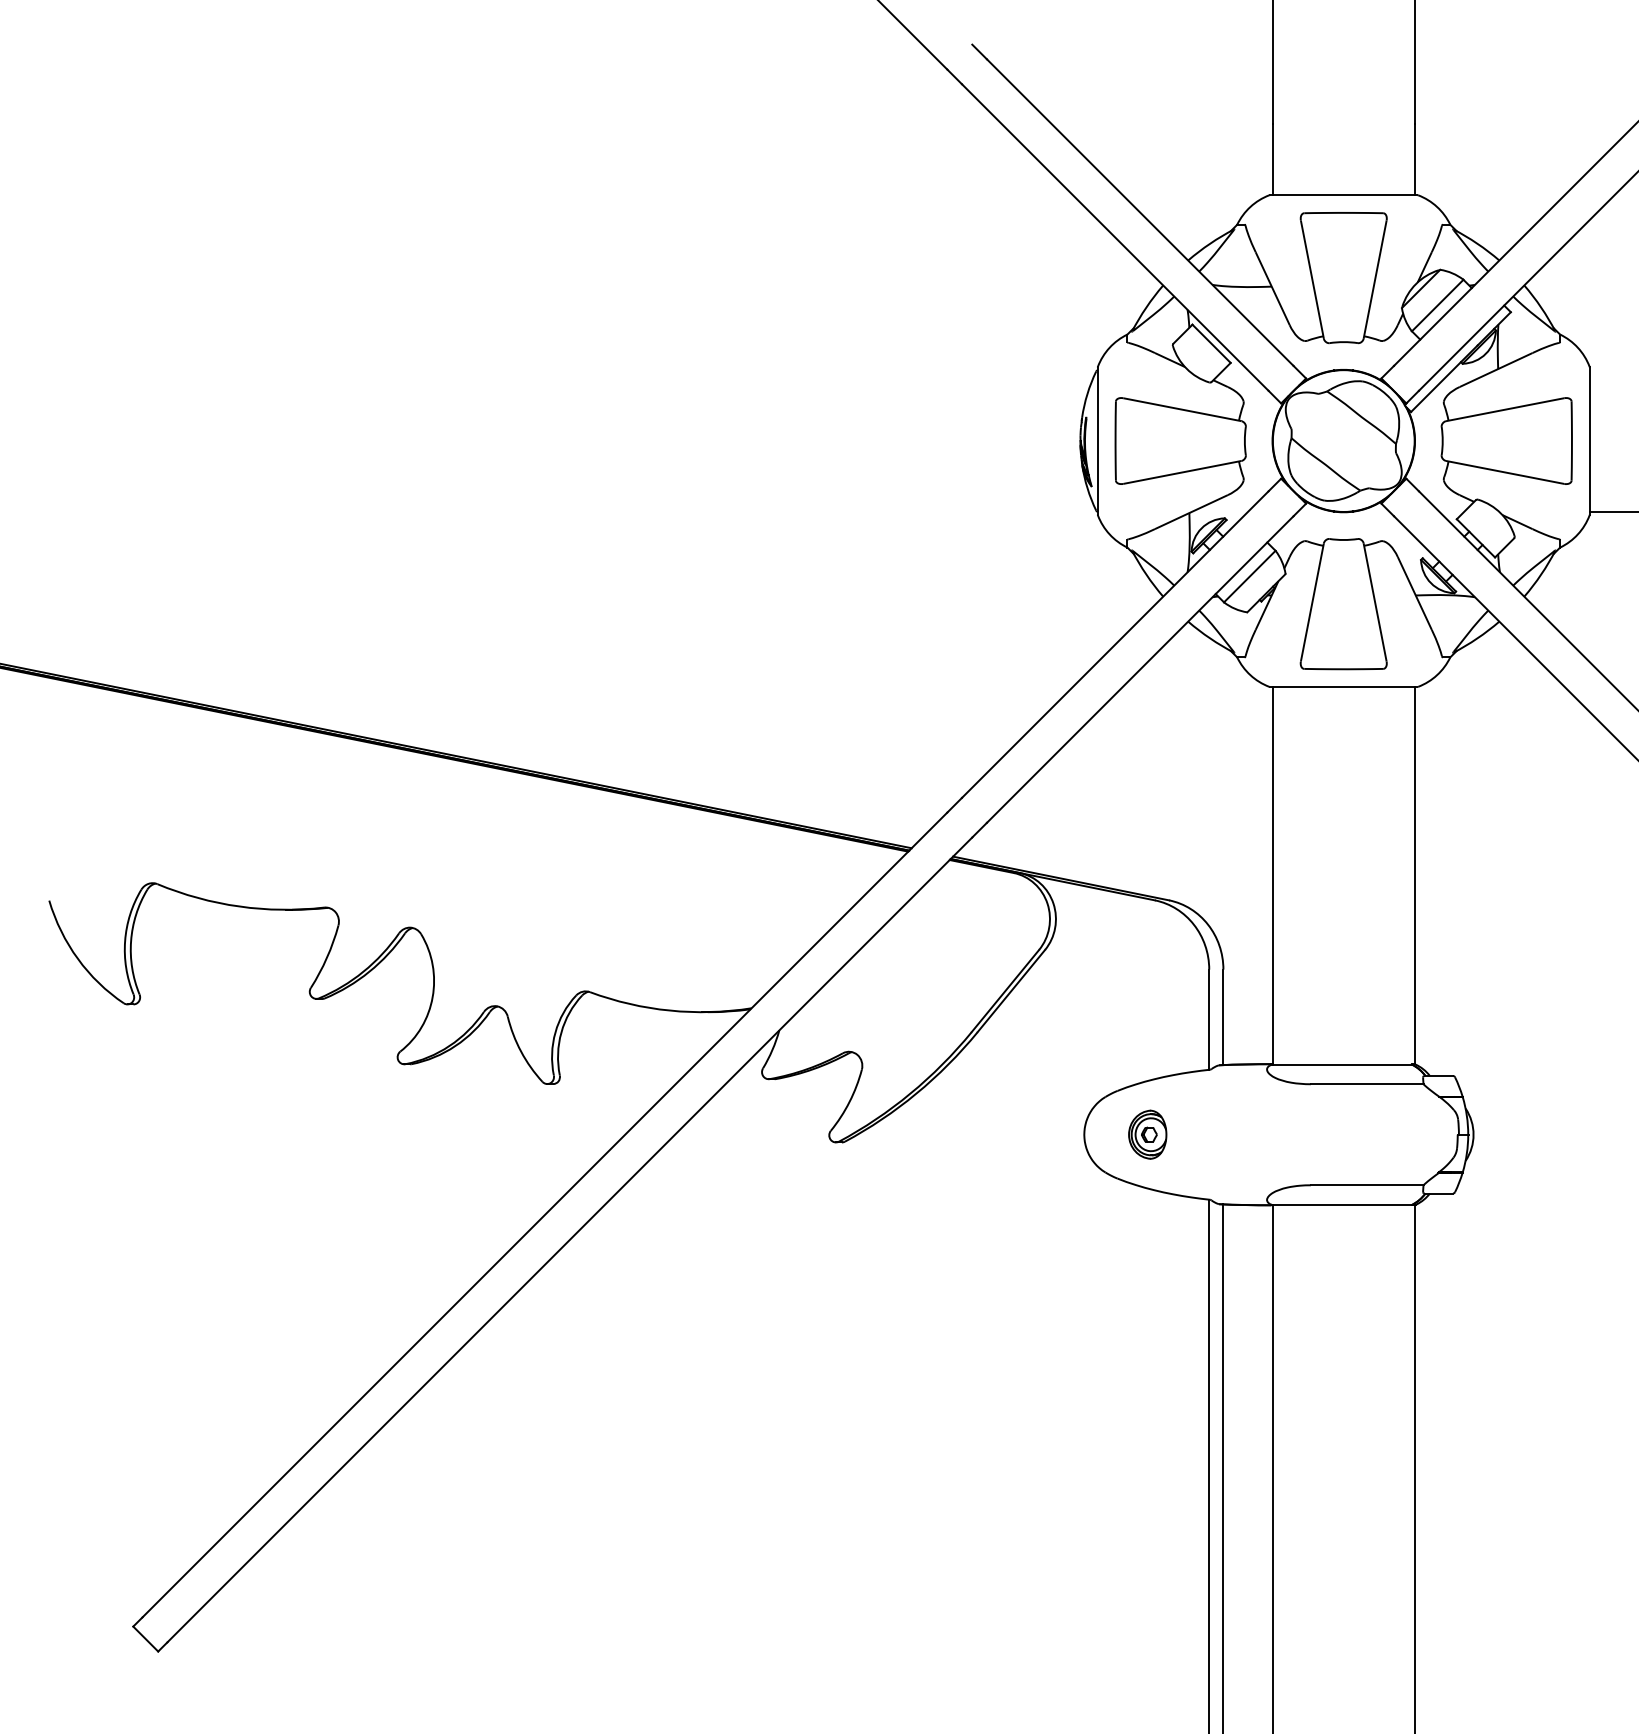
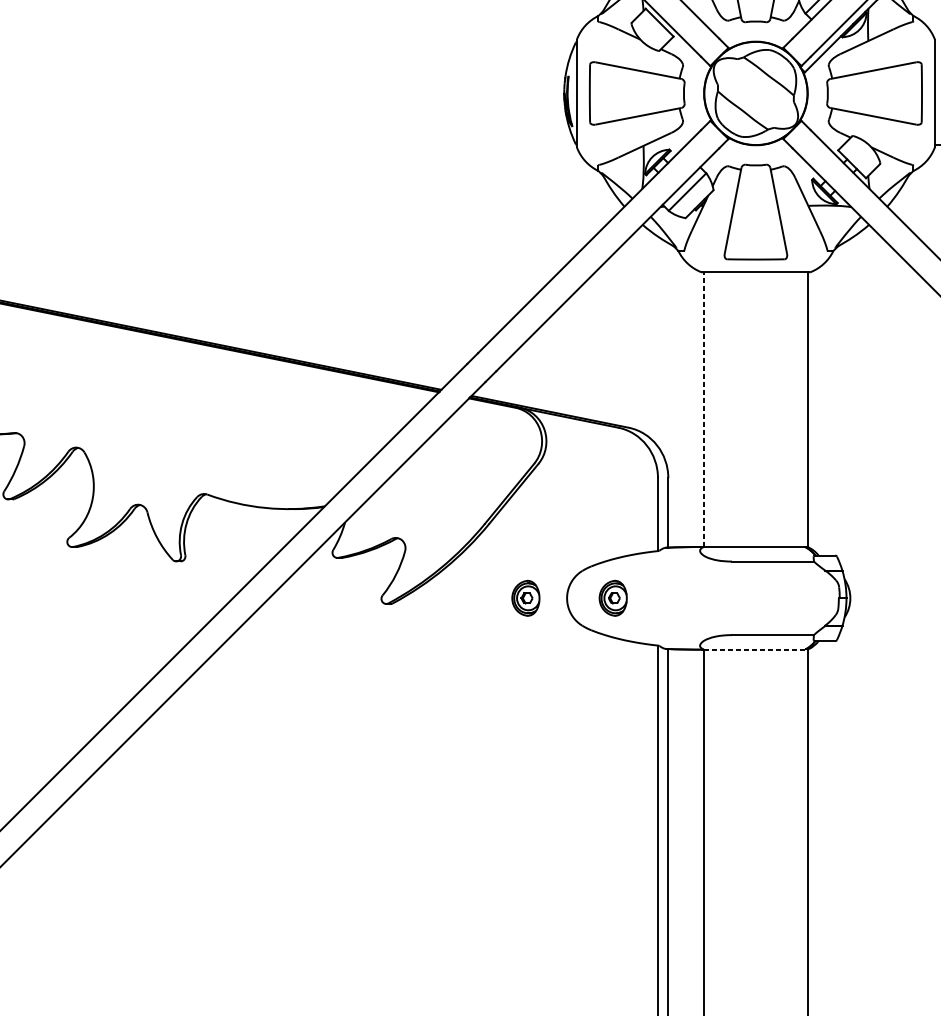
line: (1272, 875) -> (704, 409), solid -> dashed
part: (1027, 1134) -> (525, 598), added
line: (1341, 1205) -> (754, 649), solid -> dashed

